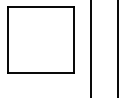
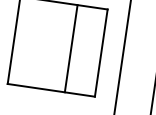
line: (51, 39) -> (71, 48), added

